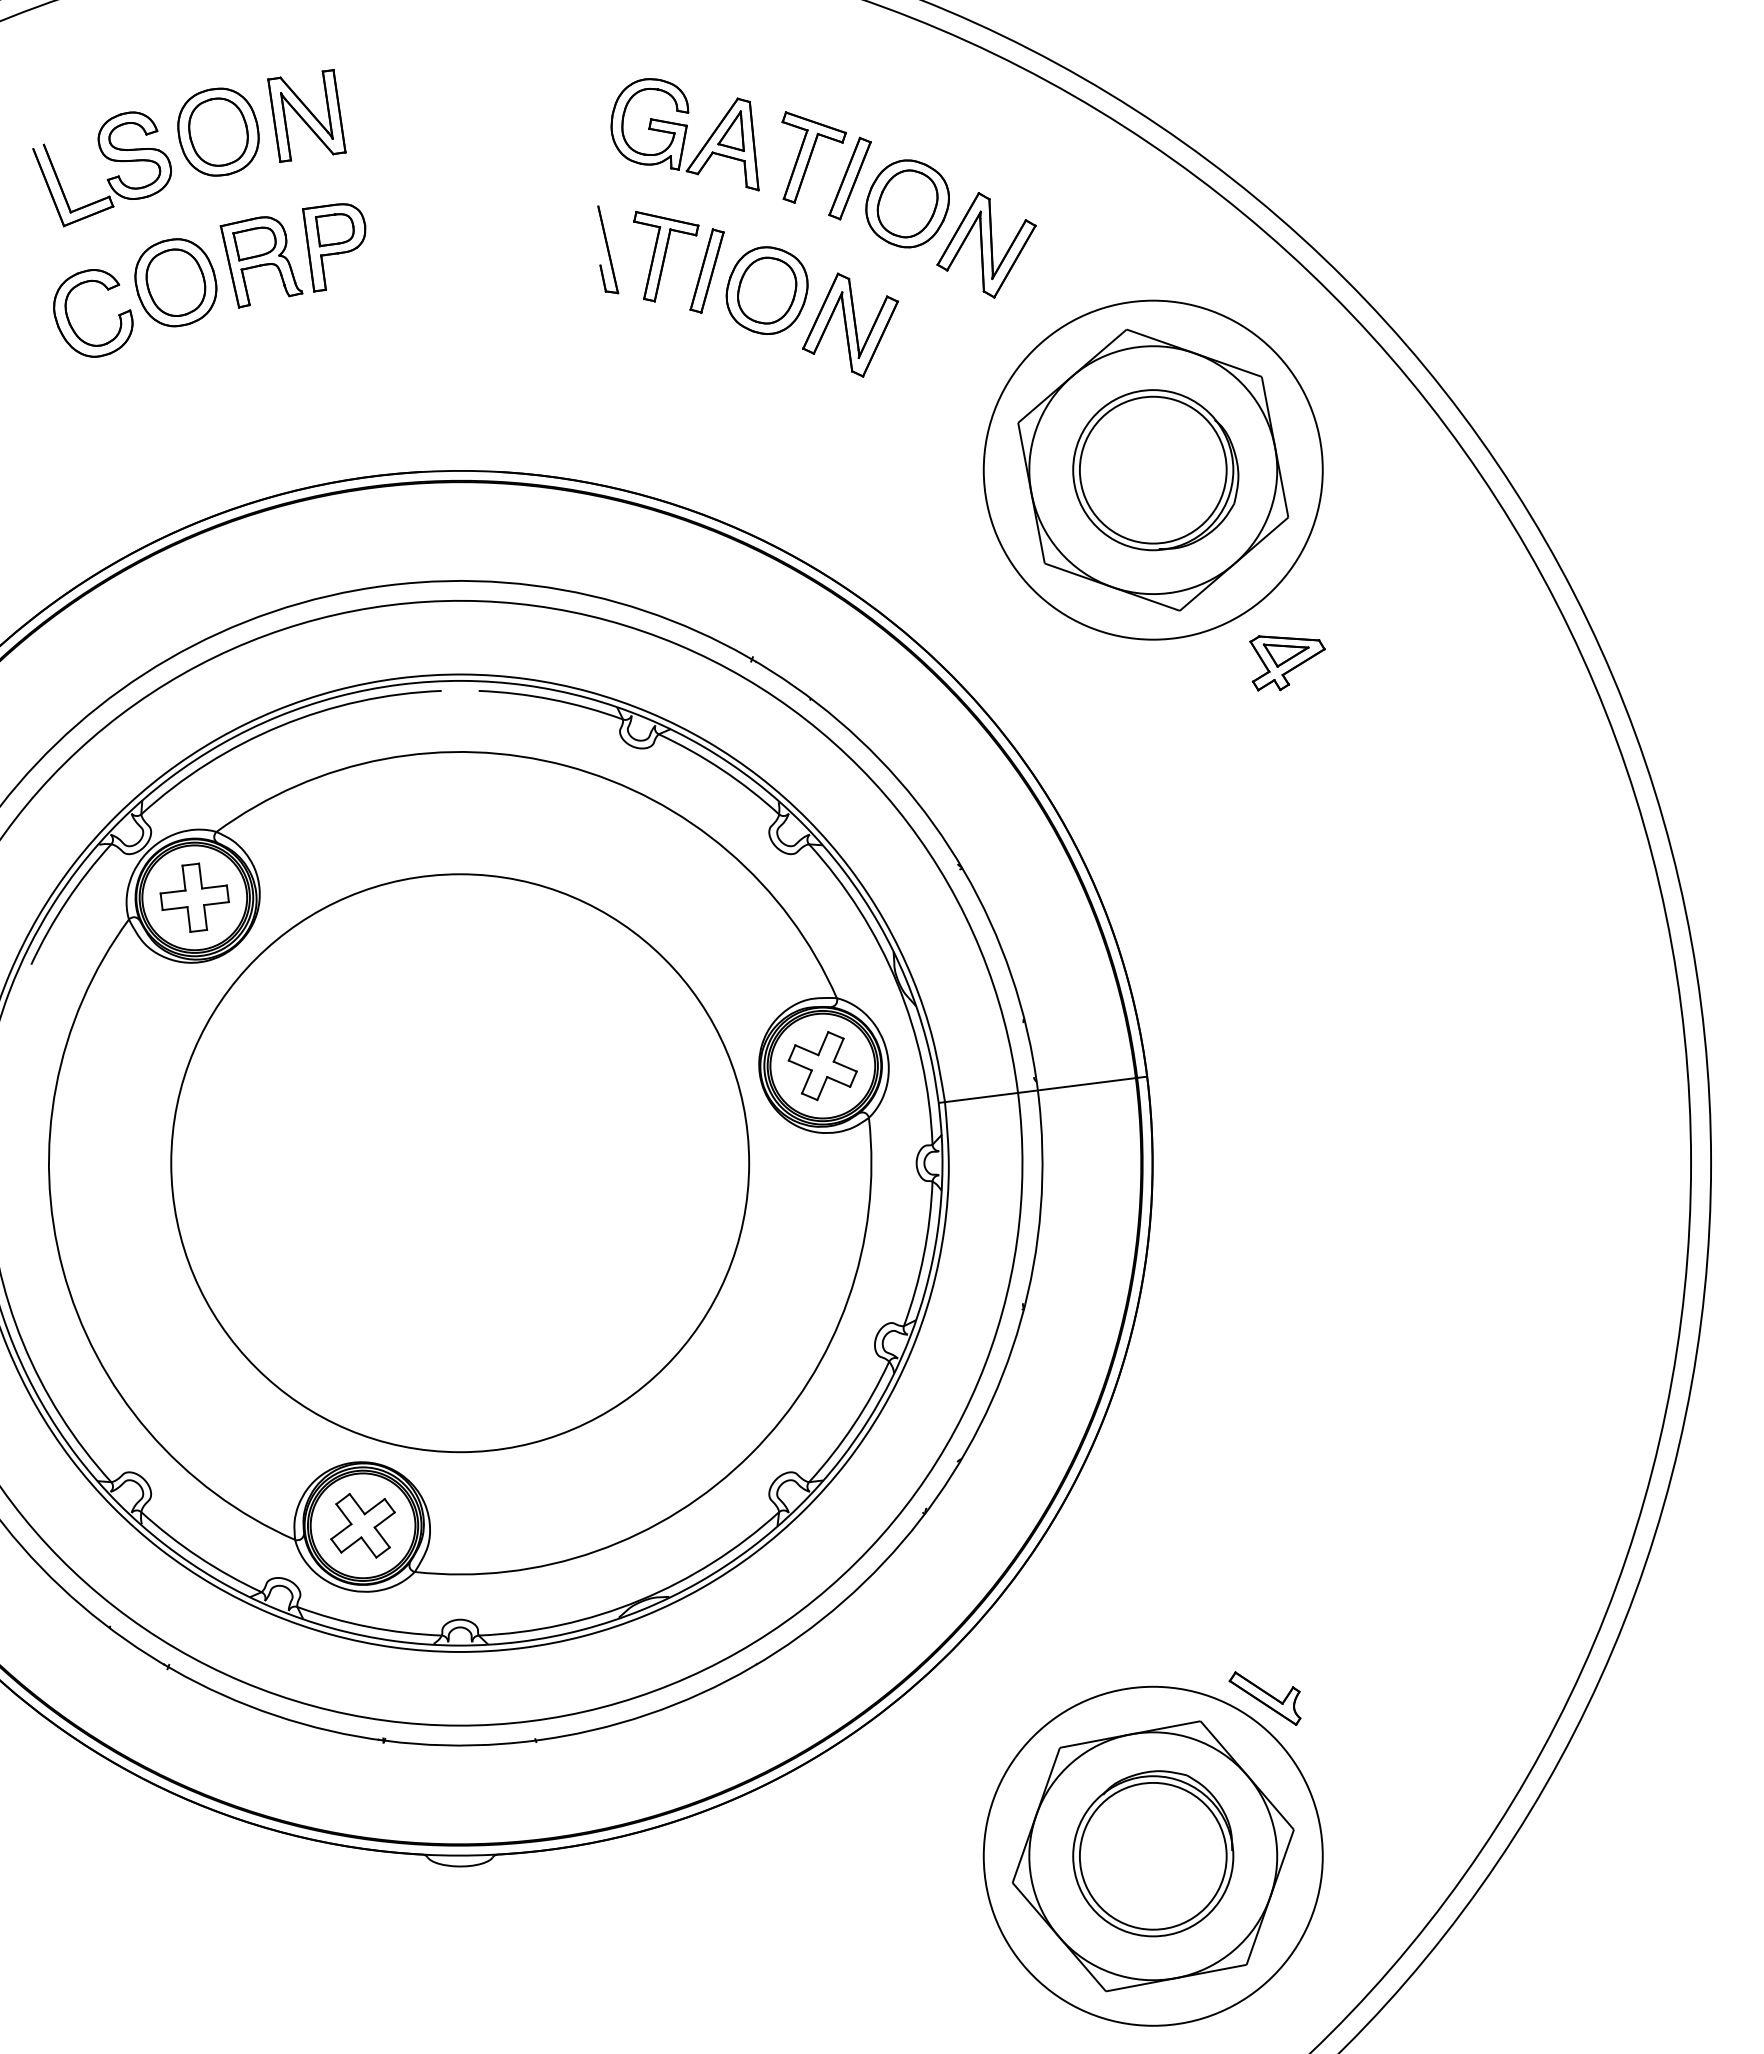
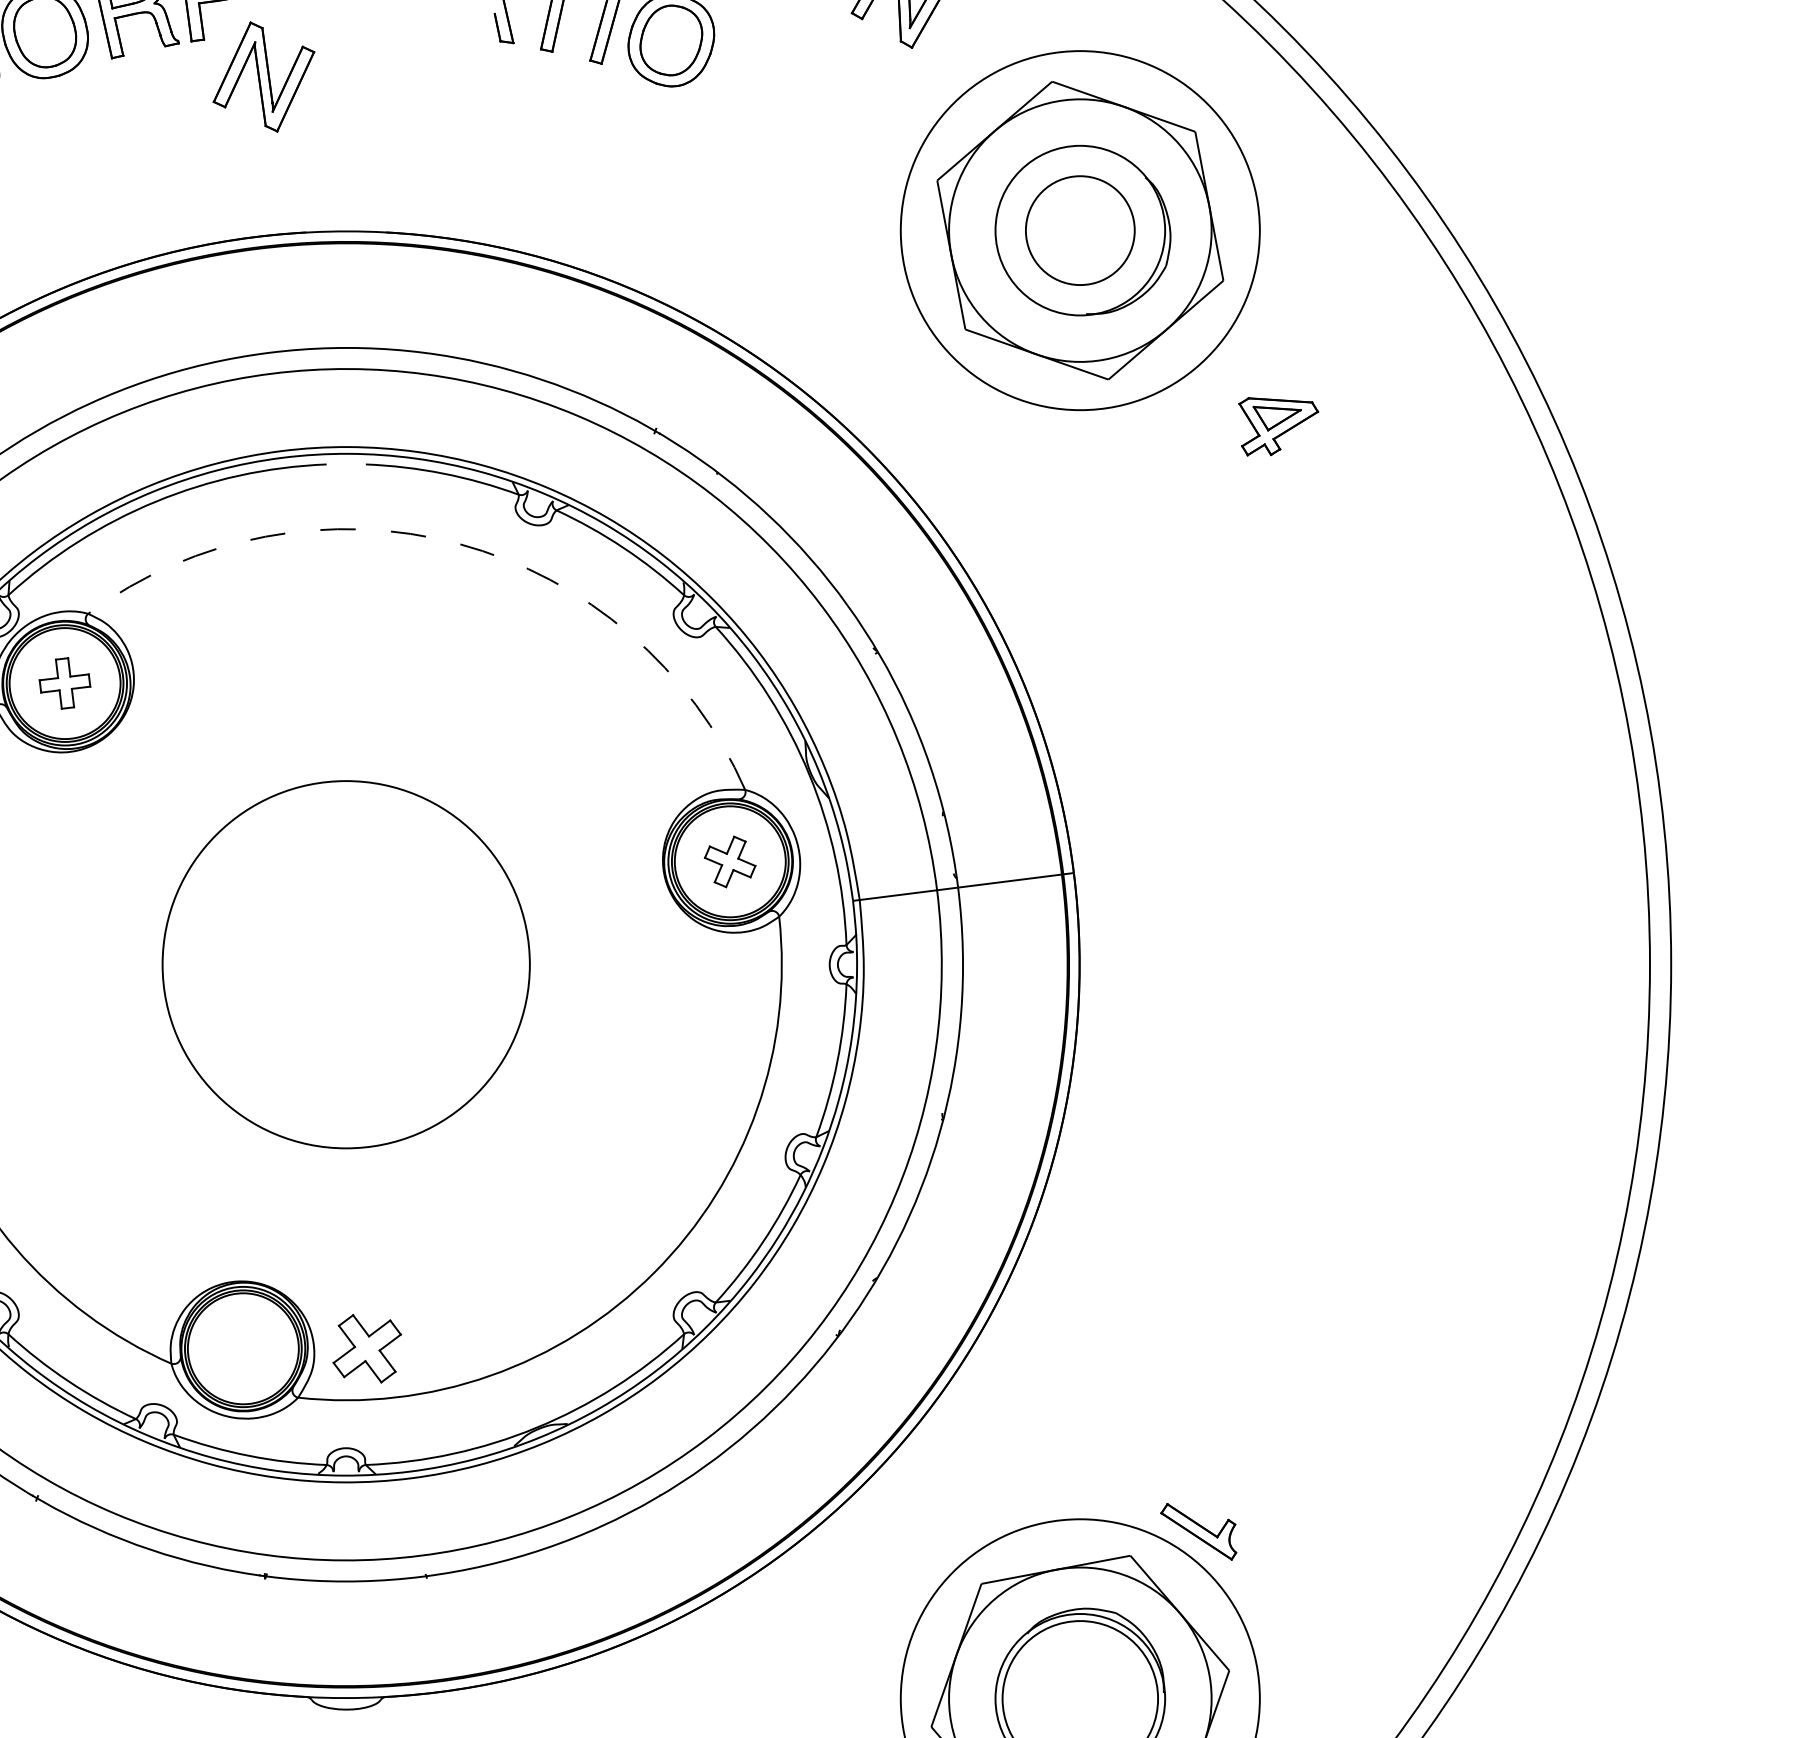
part: (850, 324) -> (263, 76), moved
circle: (1152, 469) -> (1079, 229), size x0.7
part: (1287, 663) -> (1278, 426), moved
arc: (566, 766) -> (458, 544), solid -> dashed
part: (194, 897) -> (64, 683), size x0.7
part: (822, 1066) -> (729, 862), size x0.7
circle: (460, 1163) -> (346, 965), size x0.6
part: (362, 1525) -> (366, 1348), moved

